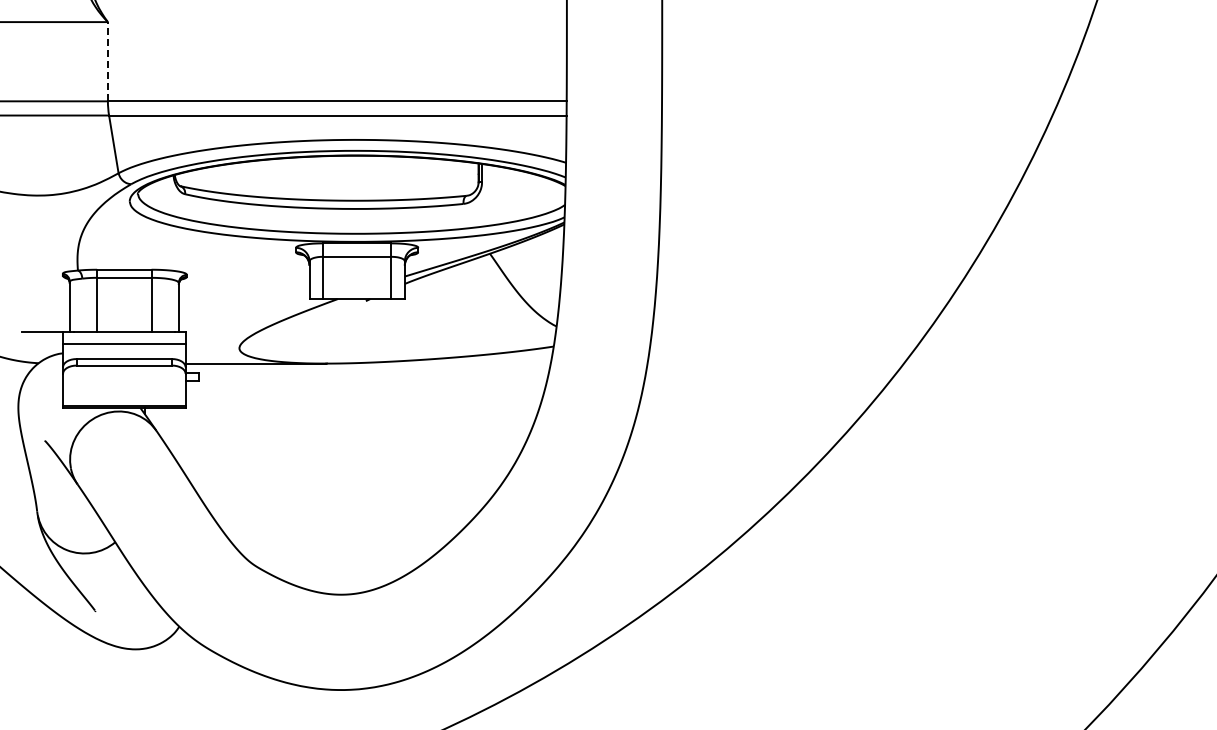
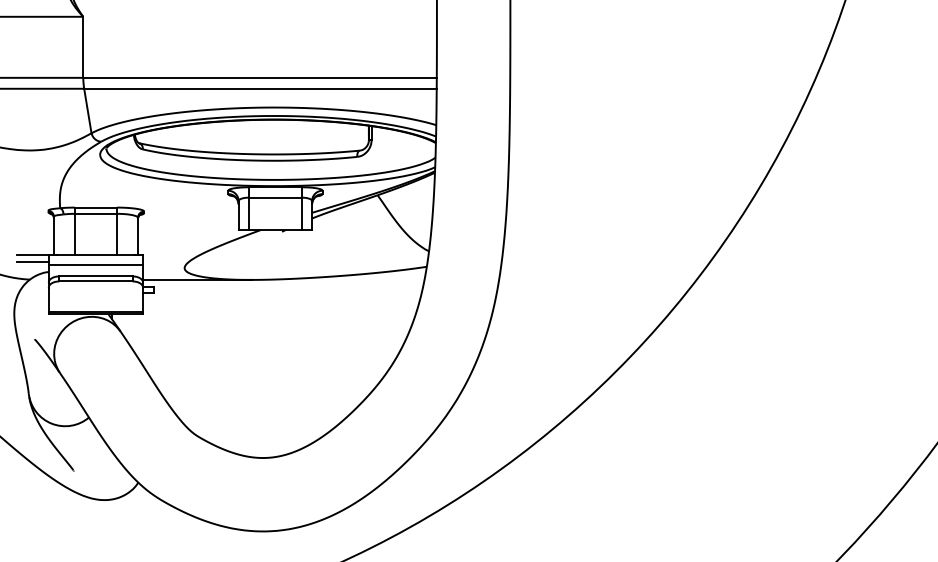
line: (107, 61) -> (82, 47), dashed -> solid
line: (42, 339) -> (32, 261), added

